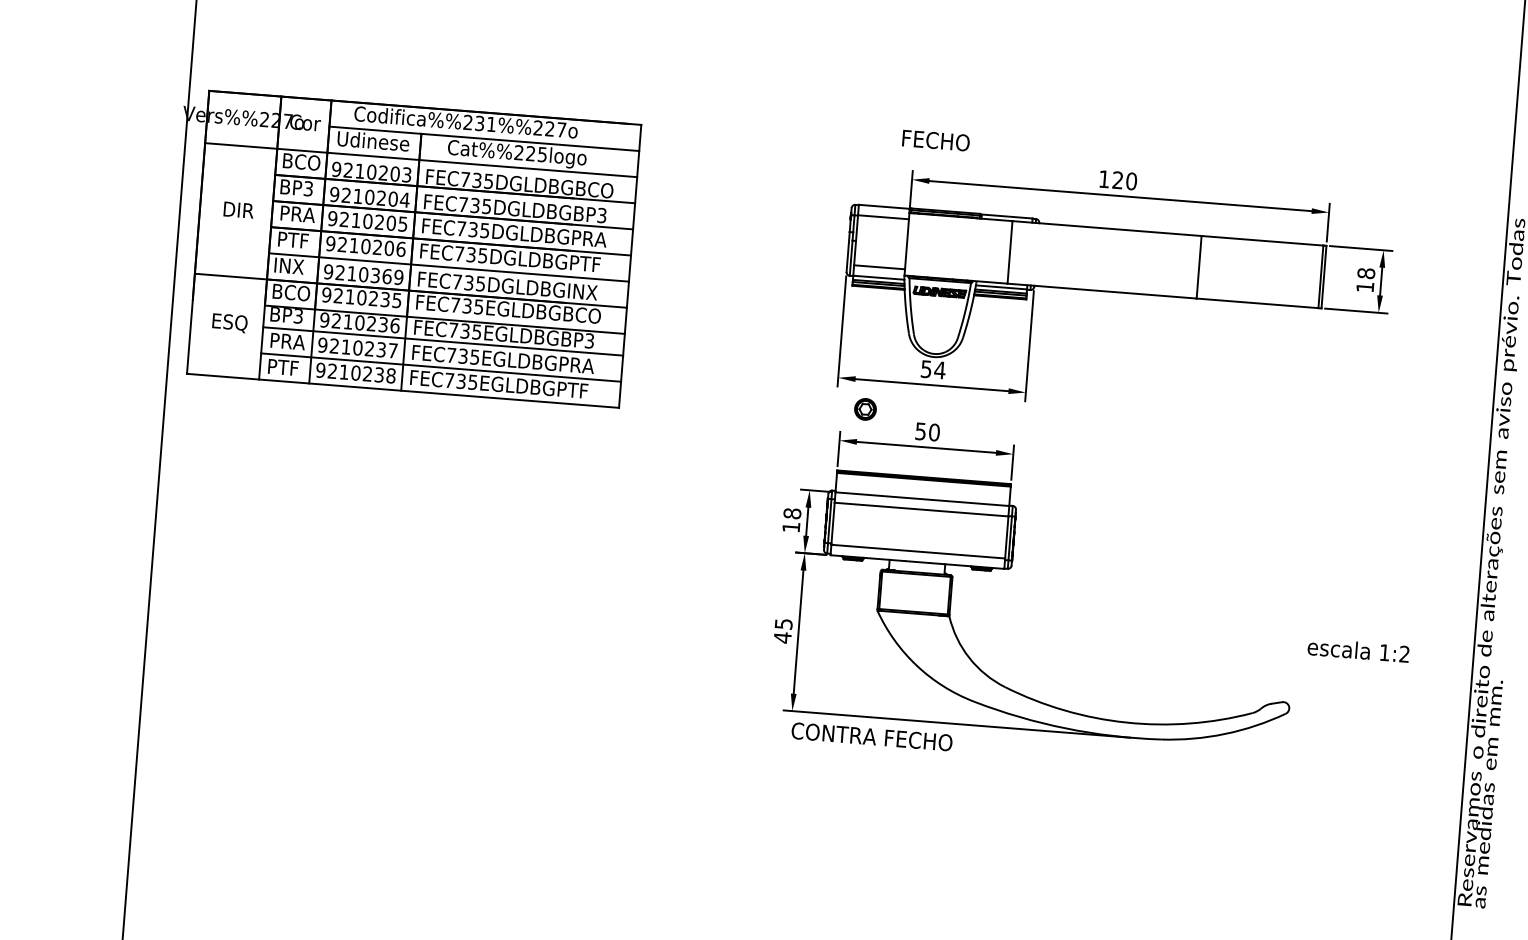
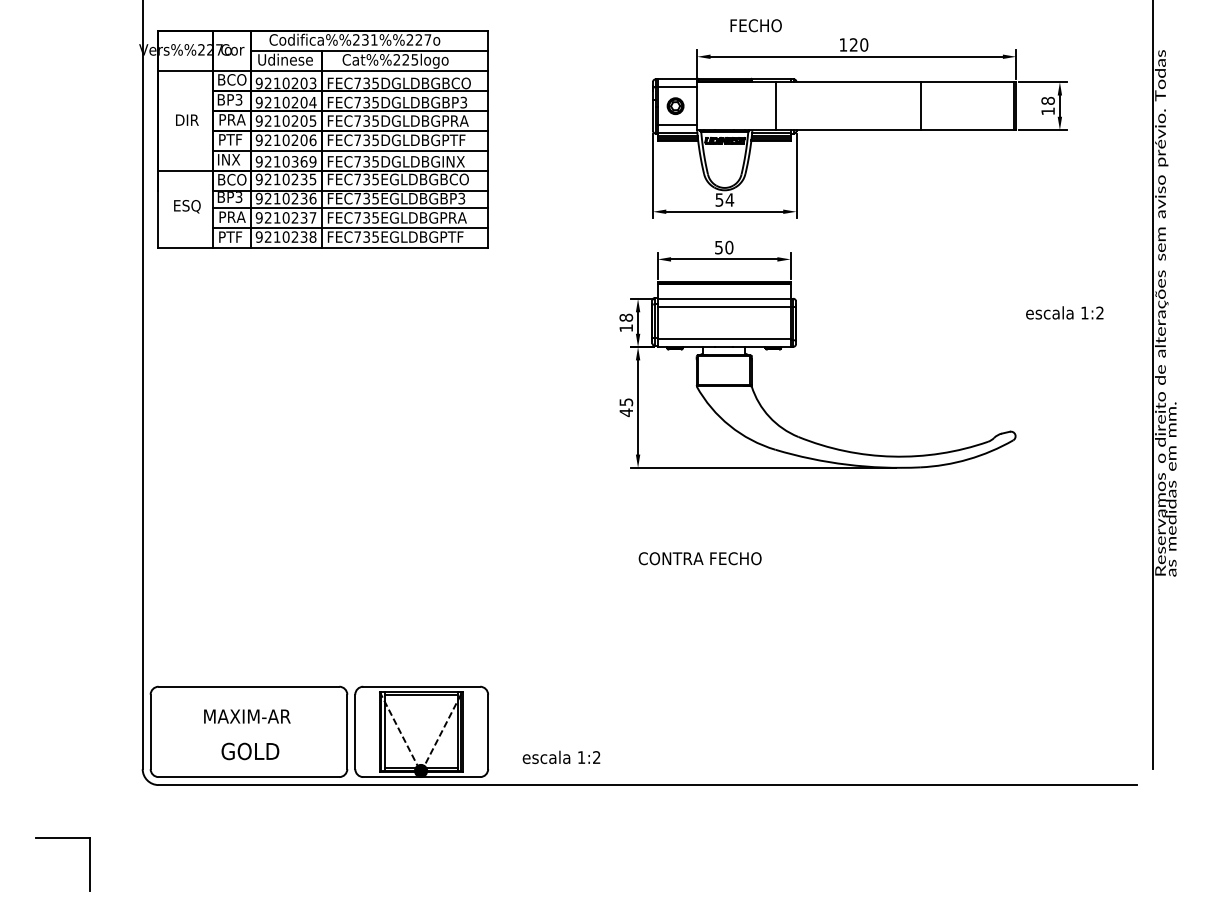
text: (935, 140) -> (755, 25), moved
part: (865, 408) -> (675, 105), moved
text: (1358, 649) -> (1064, 312), moved
text: (871, 736) -> (699, 558), moved

